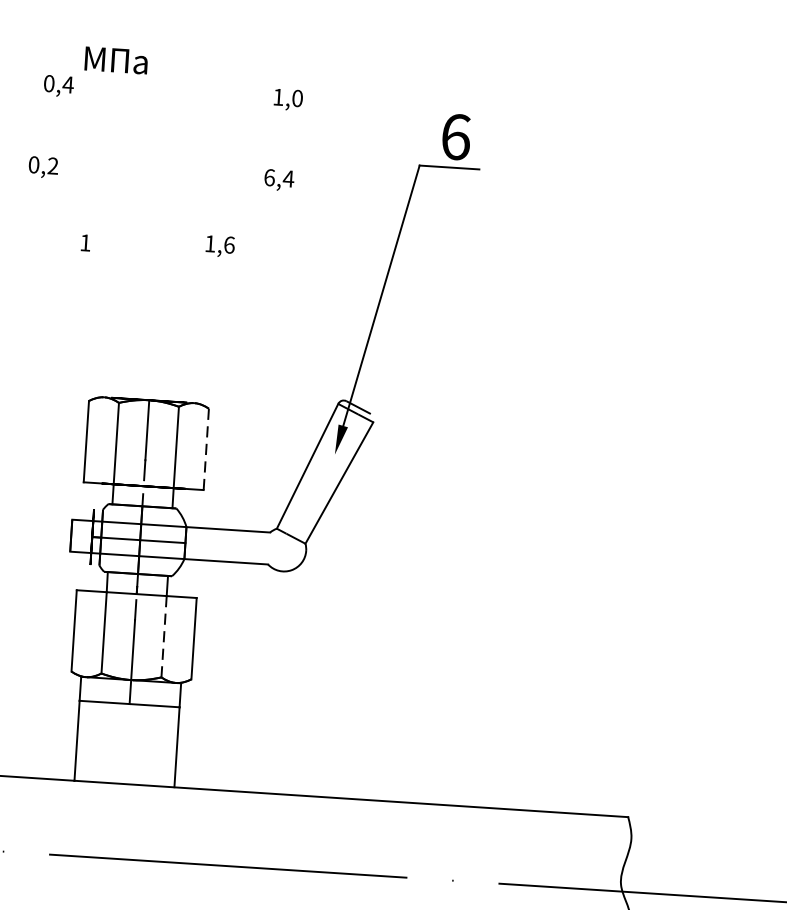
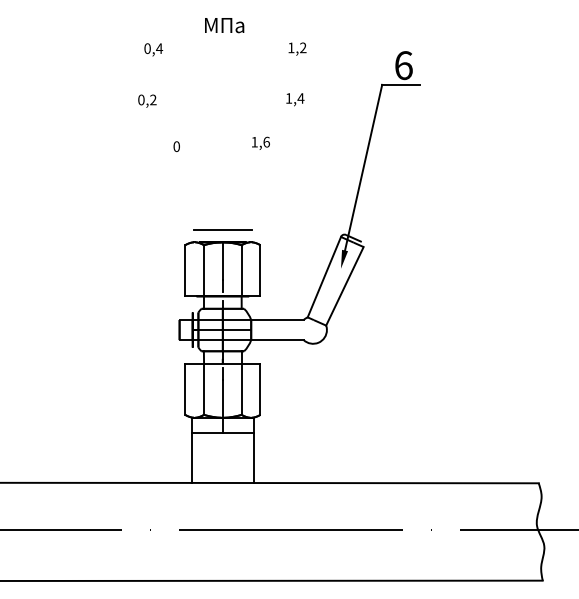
text: (116, 60) -> (224, 25), moved
text: (297, 97) -> (303, 47), 1,0 -> 1,2
text: (268, 177) -> (288, 98), 6,4 -> 1,4
text: (85, 242) -> (176, 146), 1 -> 0
line: (150, 379) -> (222, 229), added
line: (206, 449) -> (260, 270), dashed -> solid
line: (163, 636) -> (241, 389), dashed -> solid

